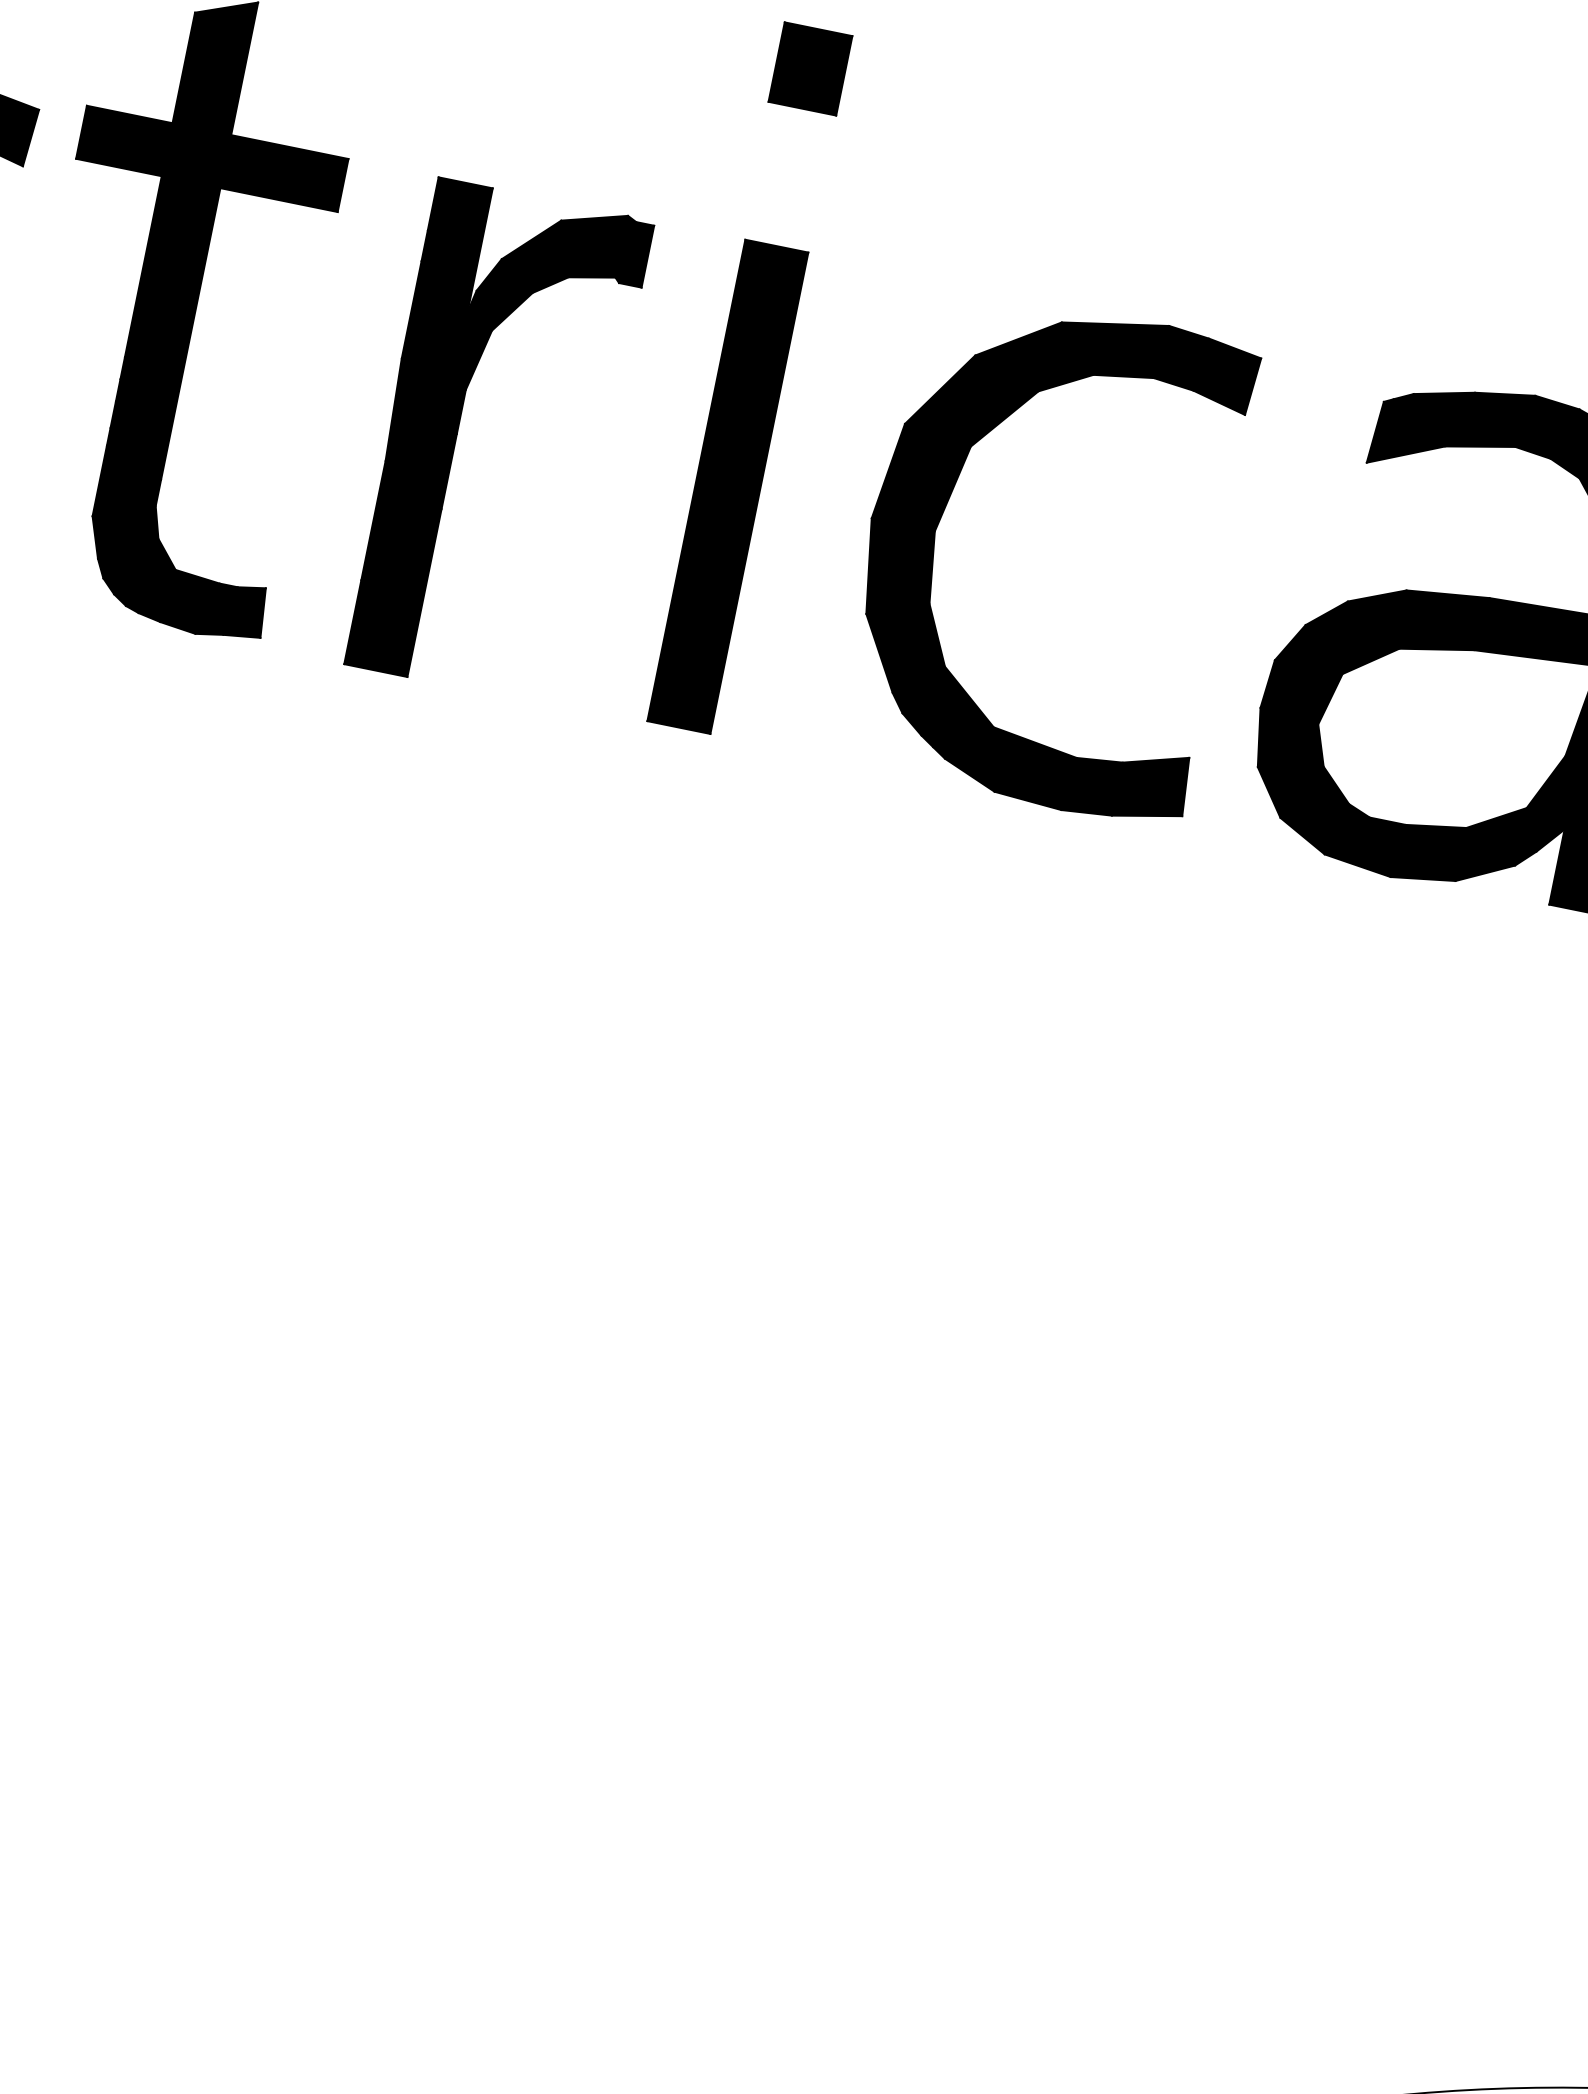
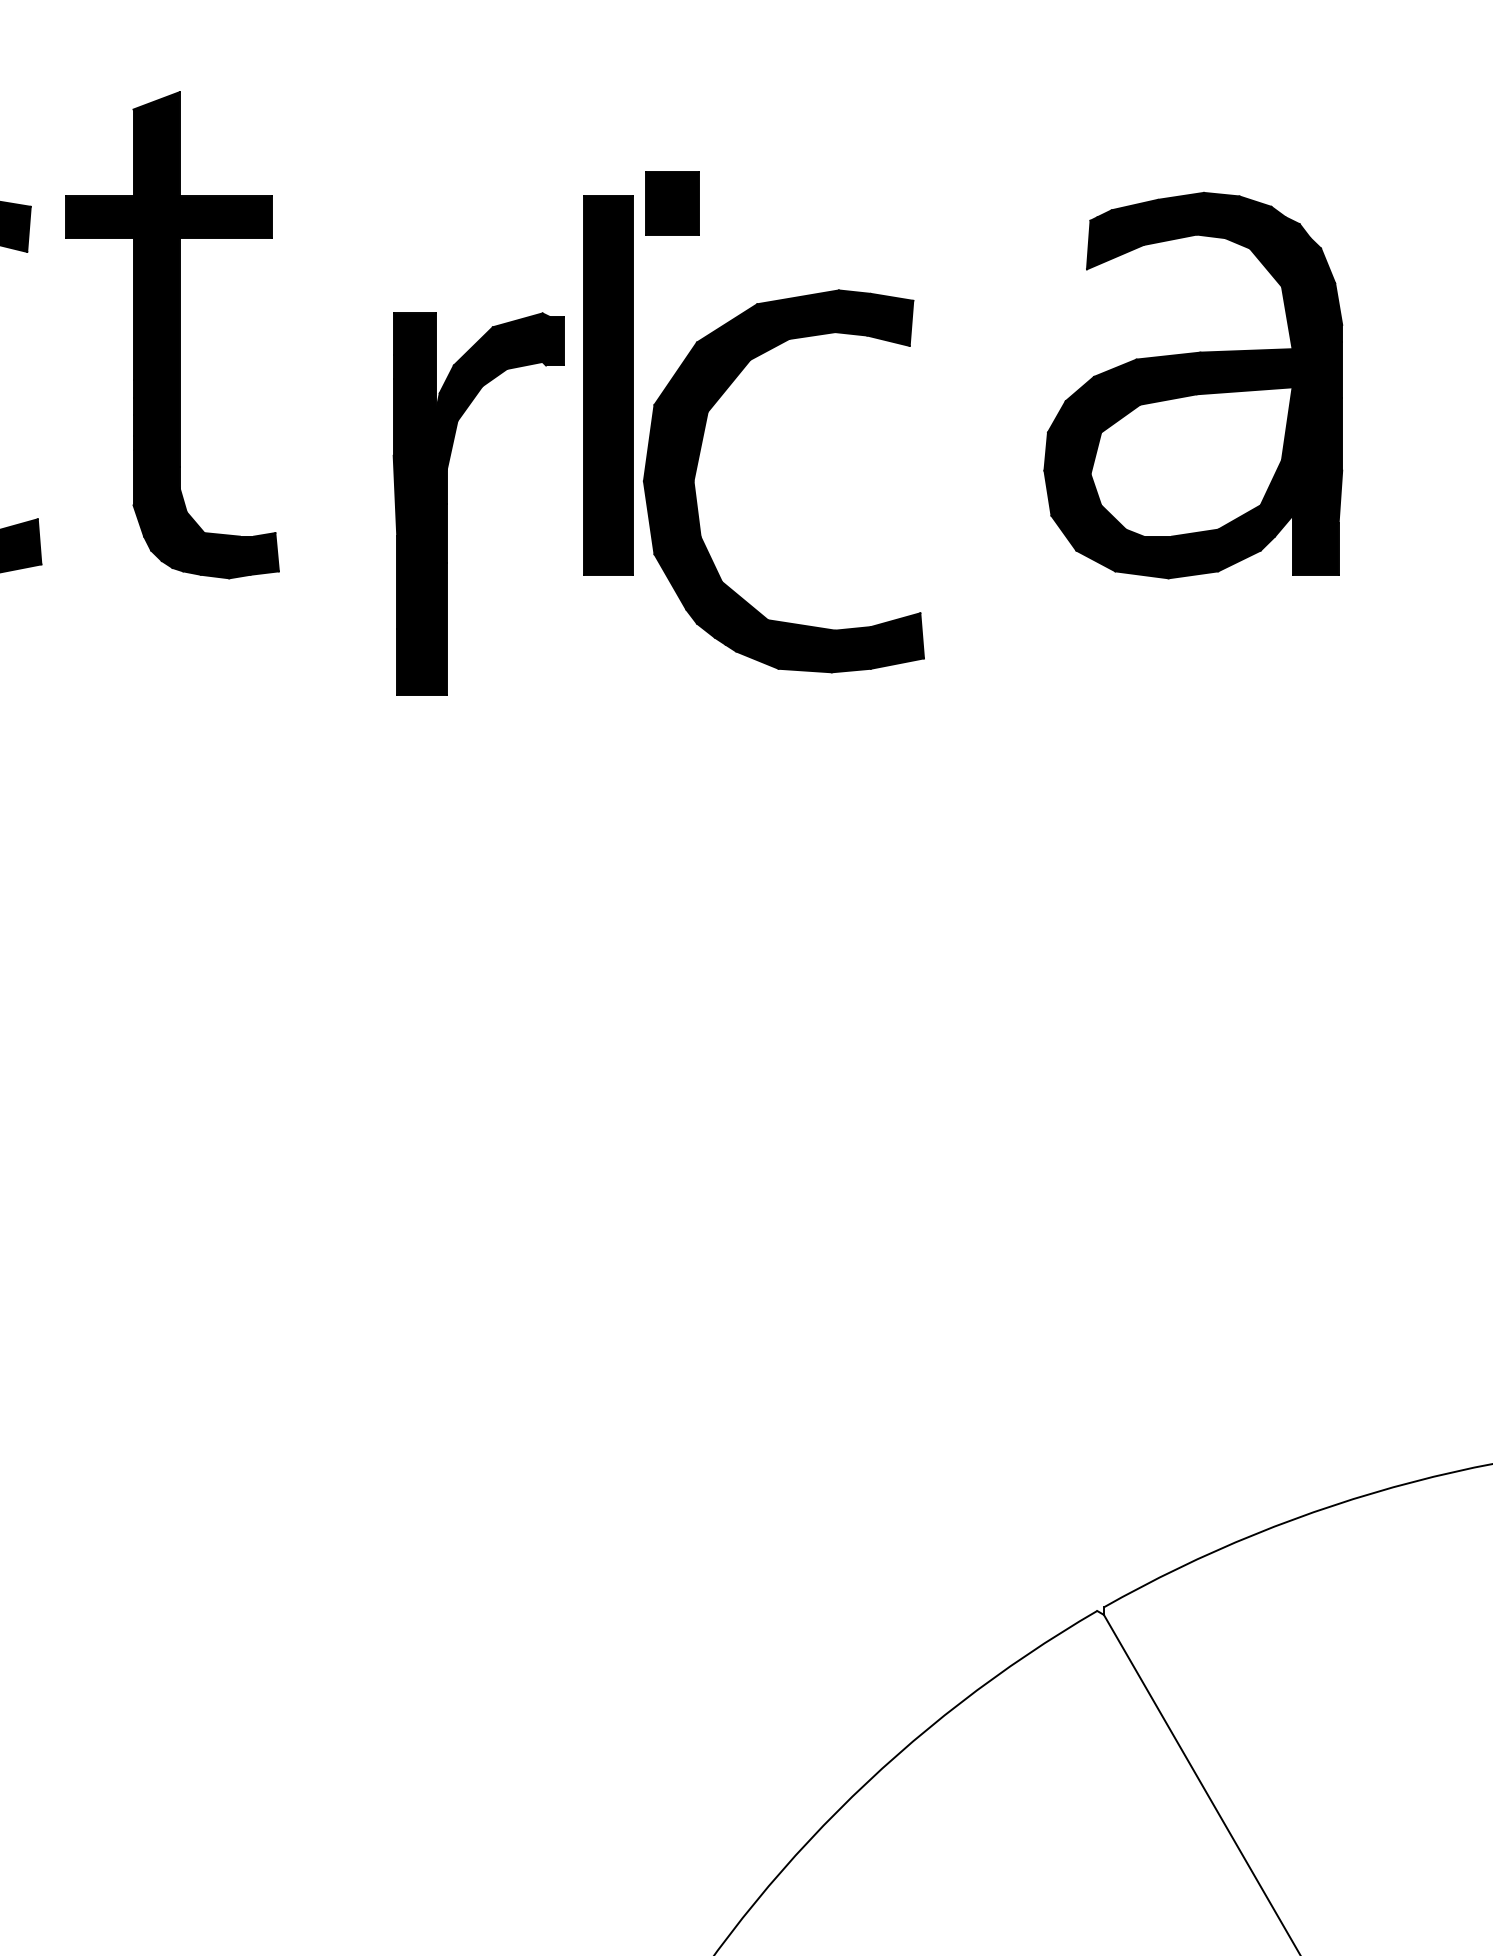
part: (810, 68) -> (672, 203), moved
part: (457, 433) -> (447, 503), moved
part: (945, 509) -> (698, 463), moved

